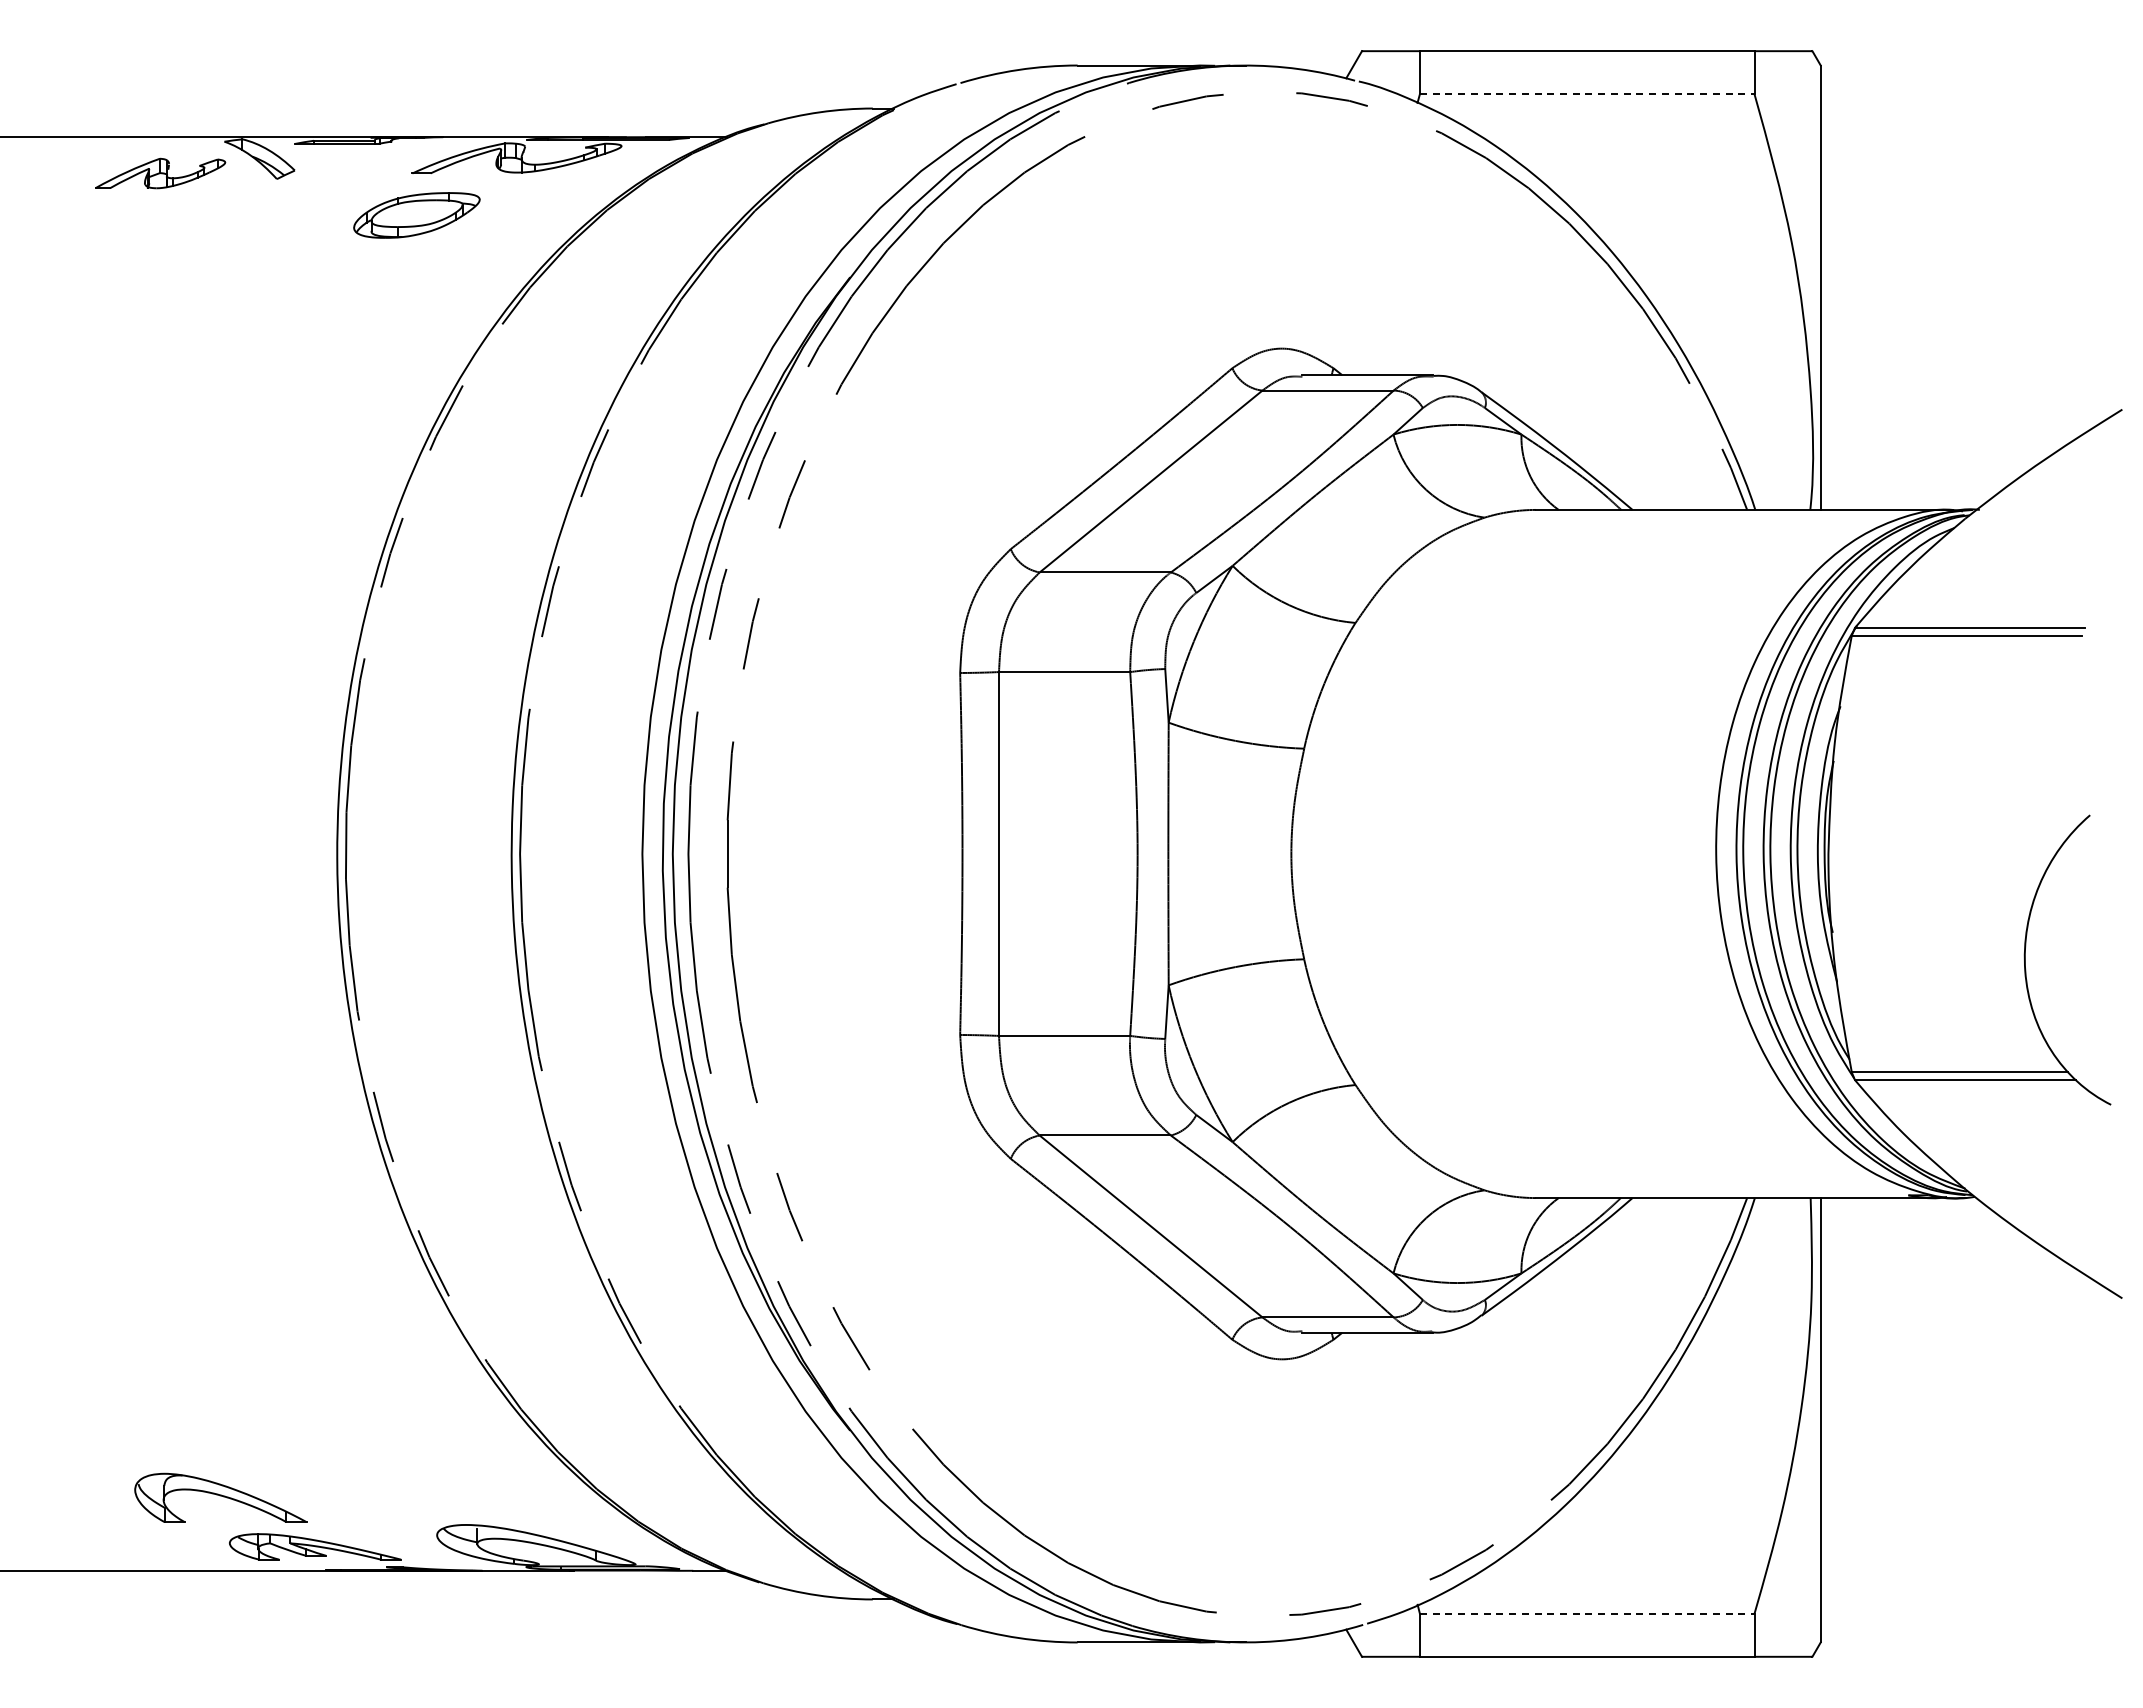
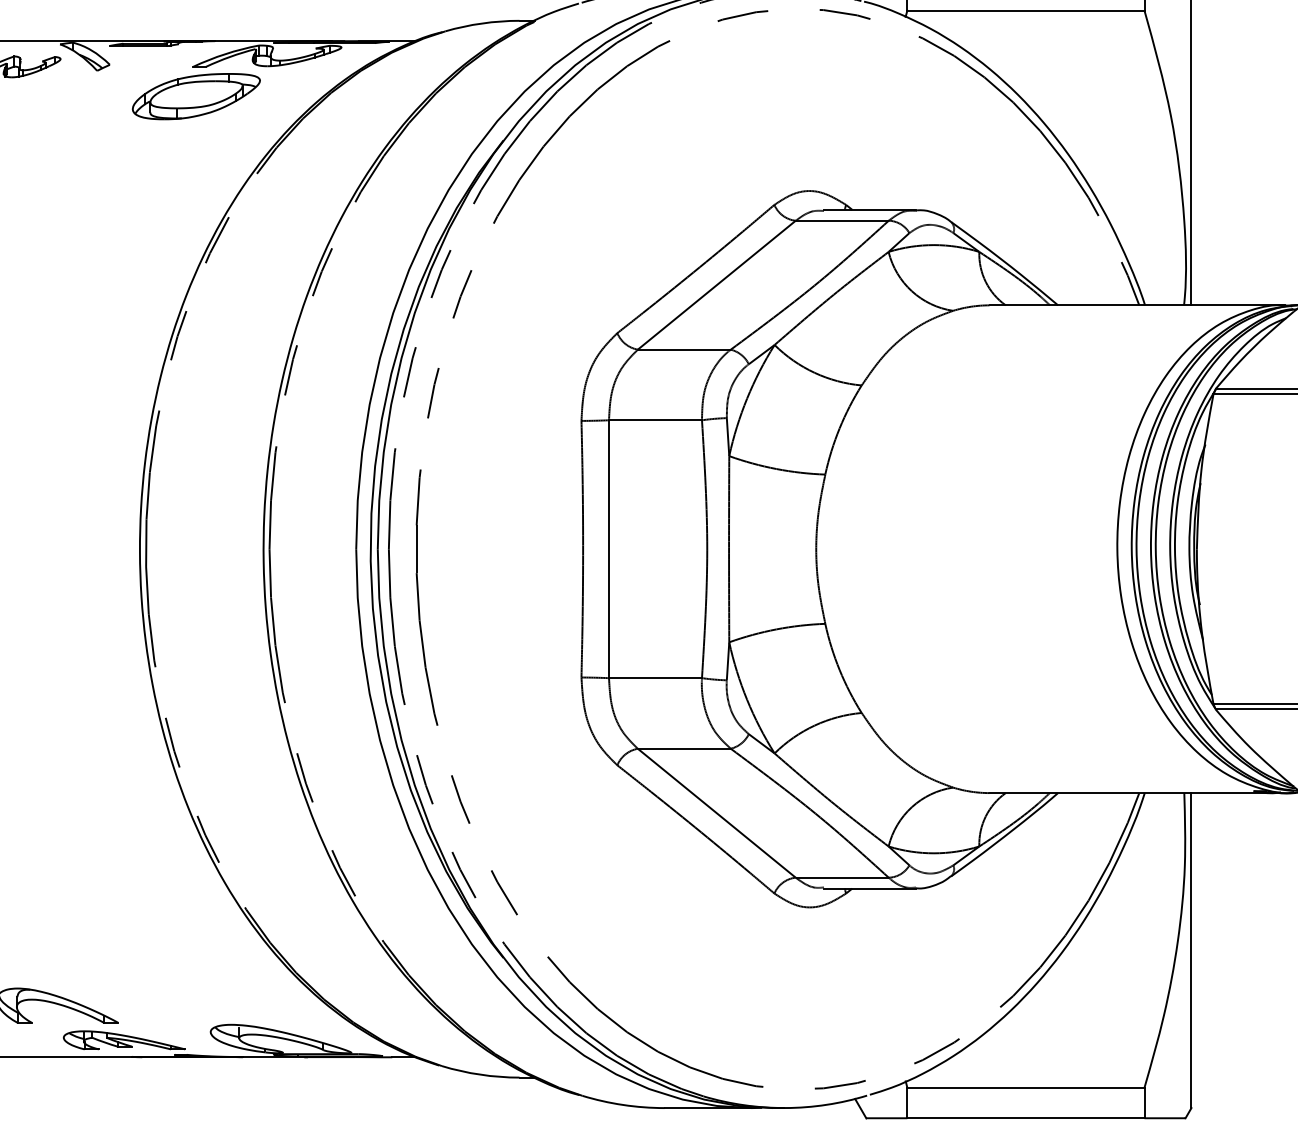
line: (1587, 94) -> (1026, 10), dashed -> solid
part: (416, 215) -> (196, 96), size x1.43
line: (1587, 1613) -> (1026, 1087), dashed -> solid

